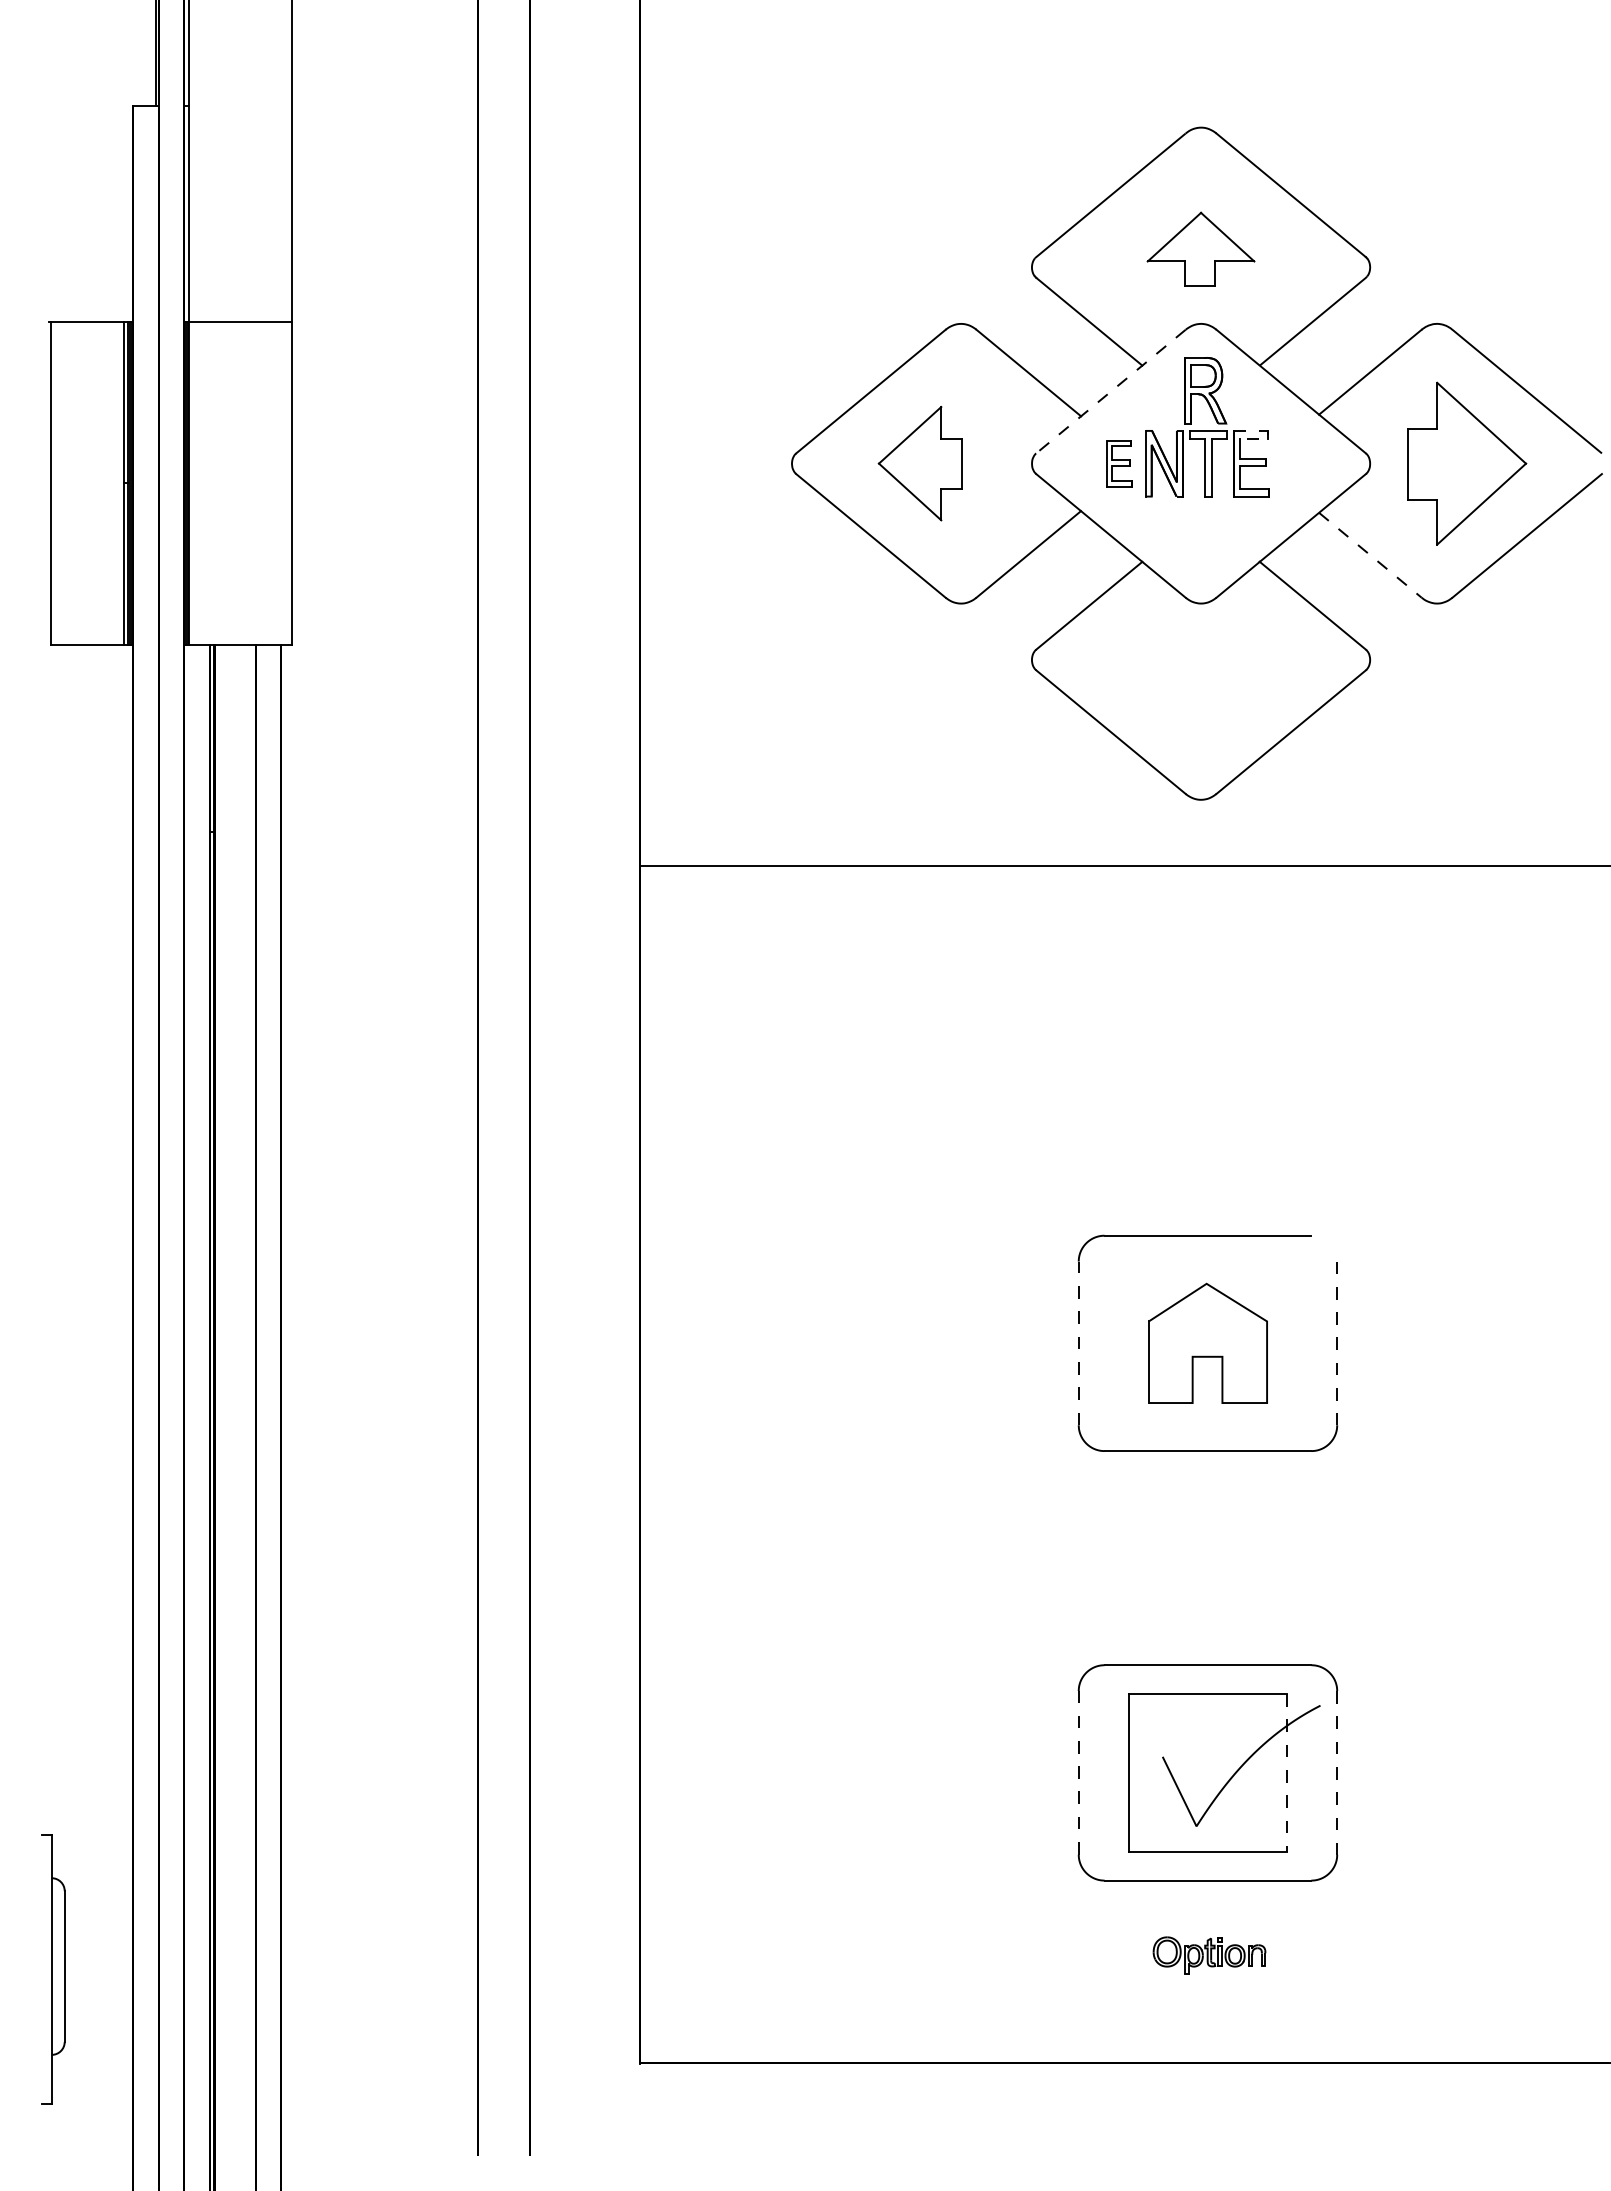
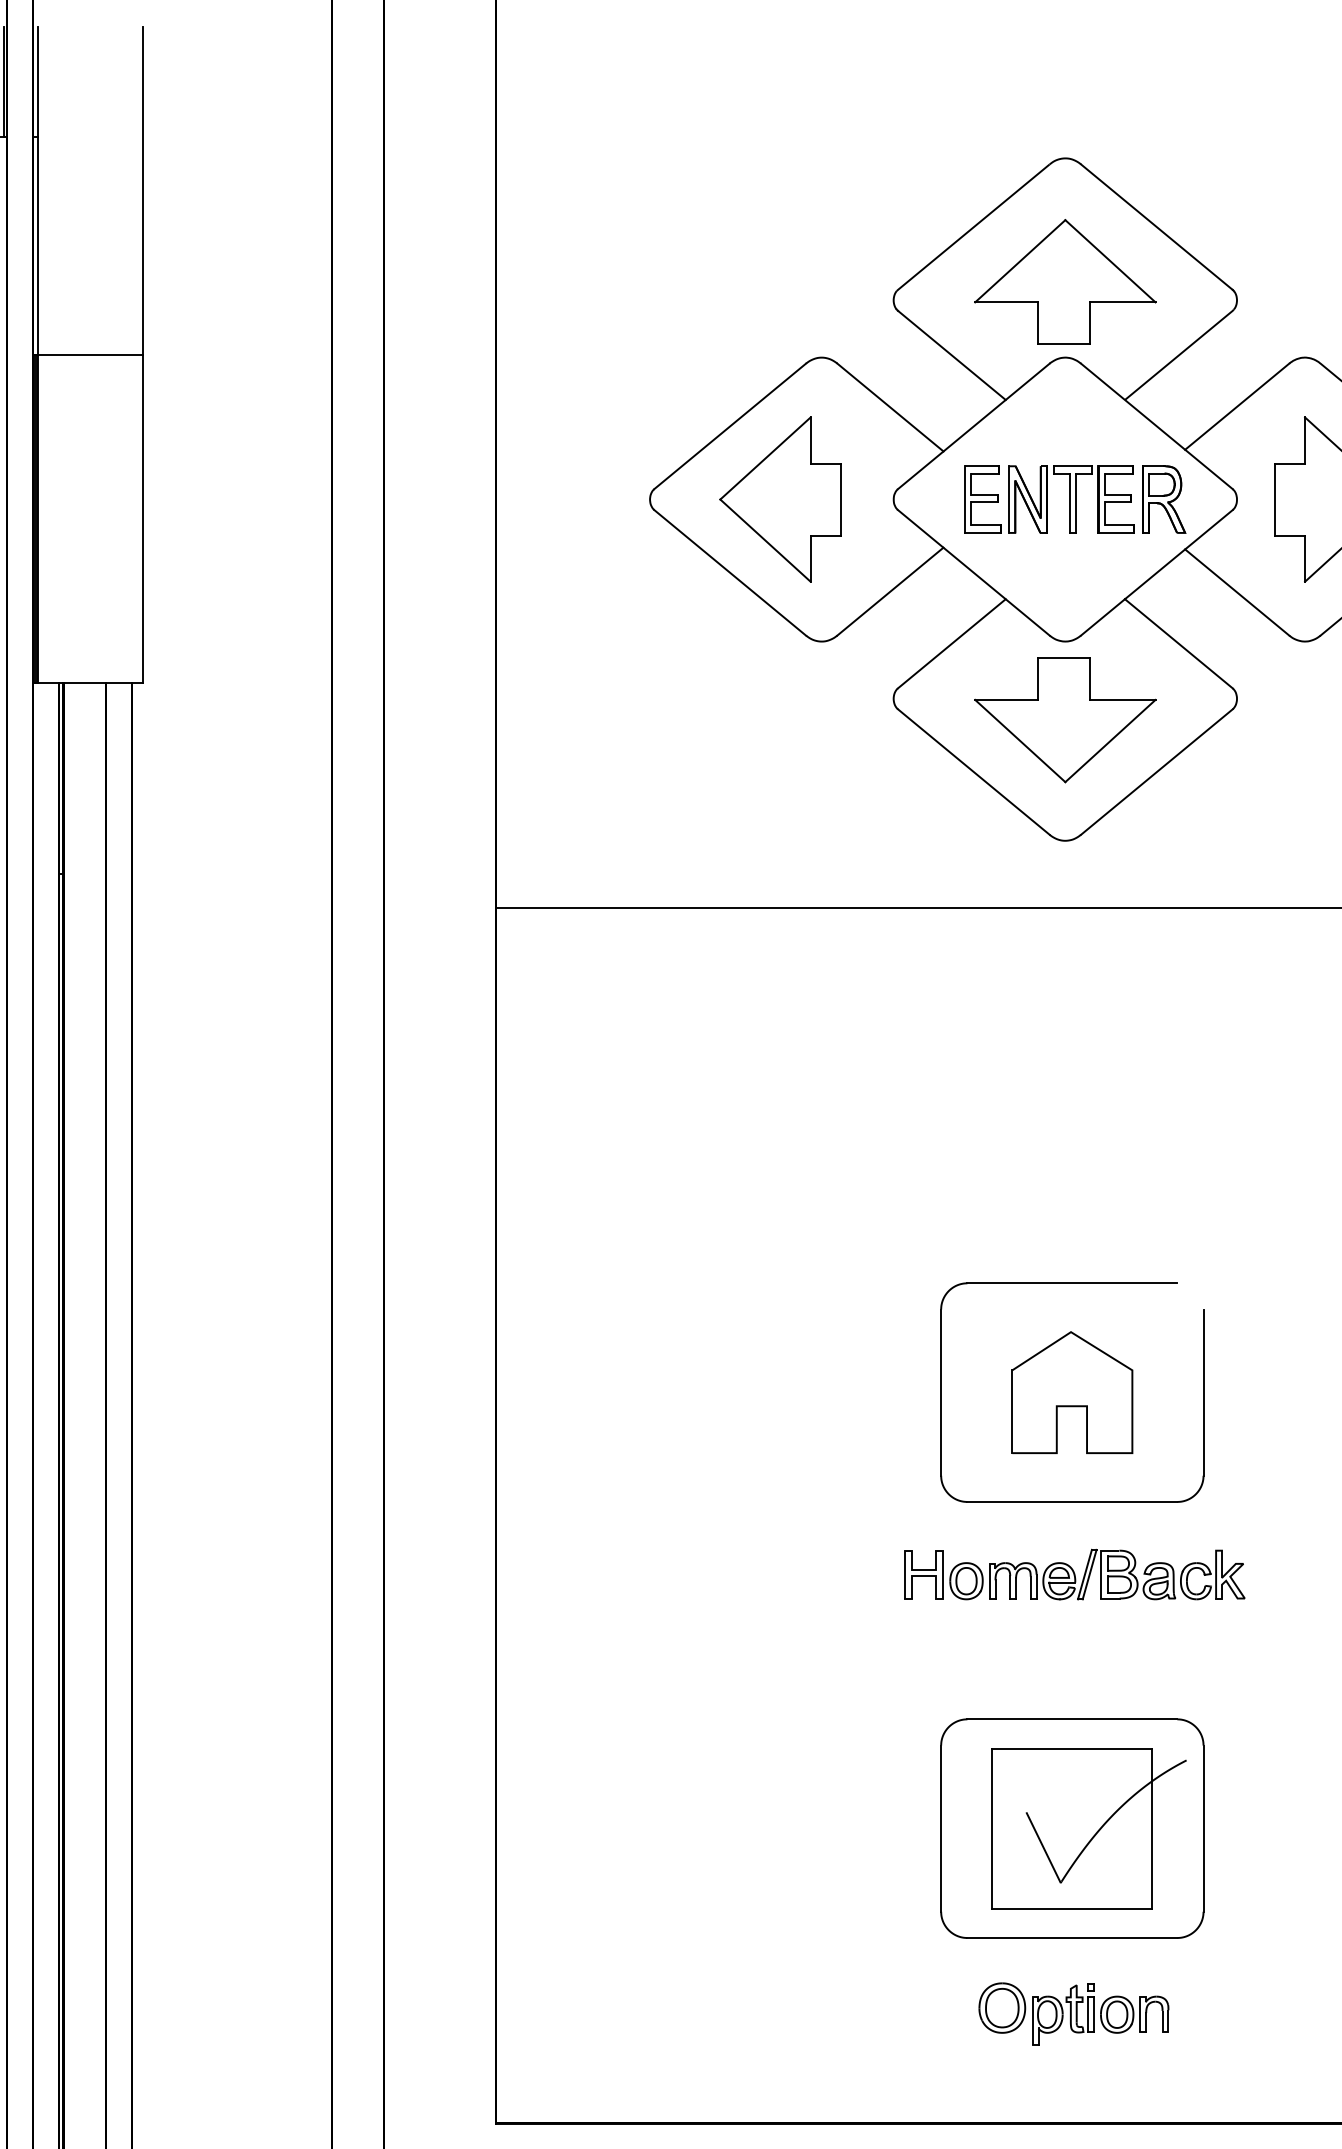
part: (1200, 249) -> (1064, 282), size x1.67
part: (1205, 390) -> (1164, 499), moved
line: (1110, 391) -> (973, 426), dashed -> solid
line: (1267, 431) -> (1132, 466), dashed -> solid
part: (920, 463) -> (780, 499), size x1.43
part: (1119, 463) -> (982, 499), size x1.43
line: (1370, 555) -> (1237, 592), dashed -> solid
part: (1200, 681) -> (1064, 720), added
line: (1078, 1343) -> (940, 1392), dashed -> solid
line: (1337, 1343) -> (1203, 1392), dashed -> solid
part: (1210, 1522) -> (1074, 1574), added
line: (1078, 1772) -> (940, 1828), dashed -> solid
line: (1286, 1772) -> (1152, 1828), dashed -> solid
line: (1337, 1772) -> (1203, 1828), dashed -> solid
part: (1209, 1955) -> (1073, 2014), size x1.67

